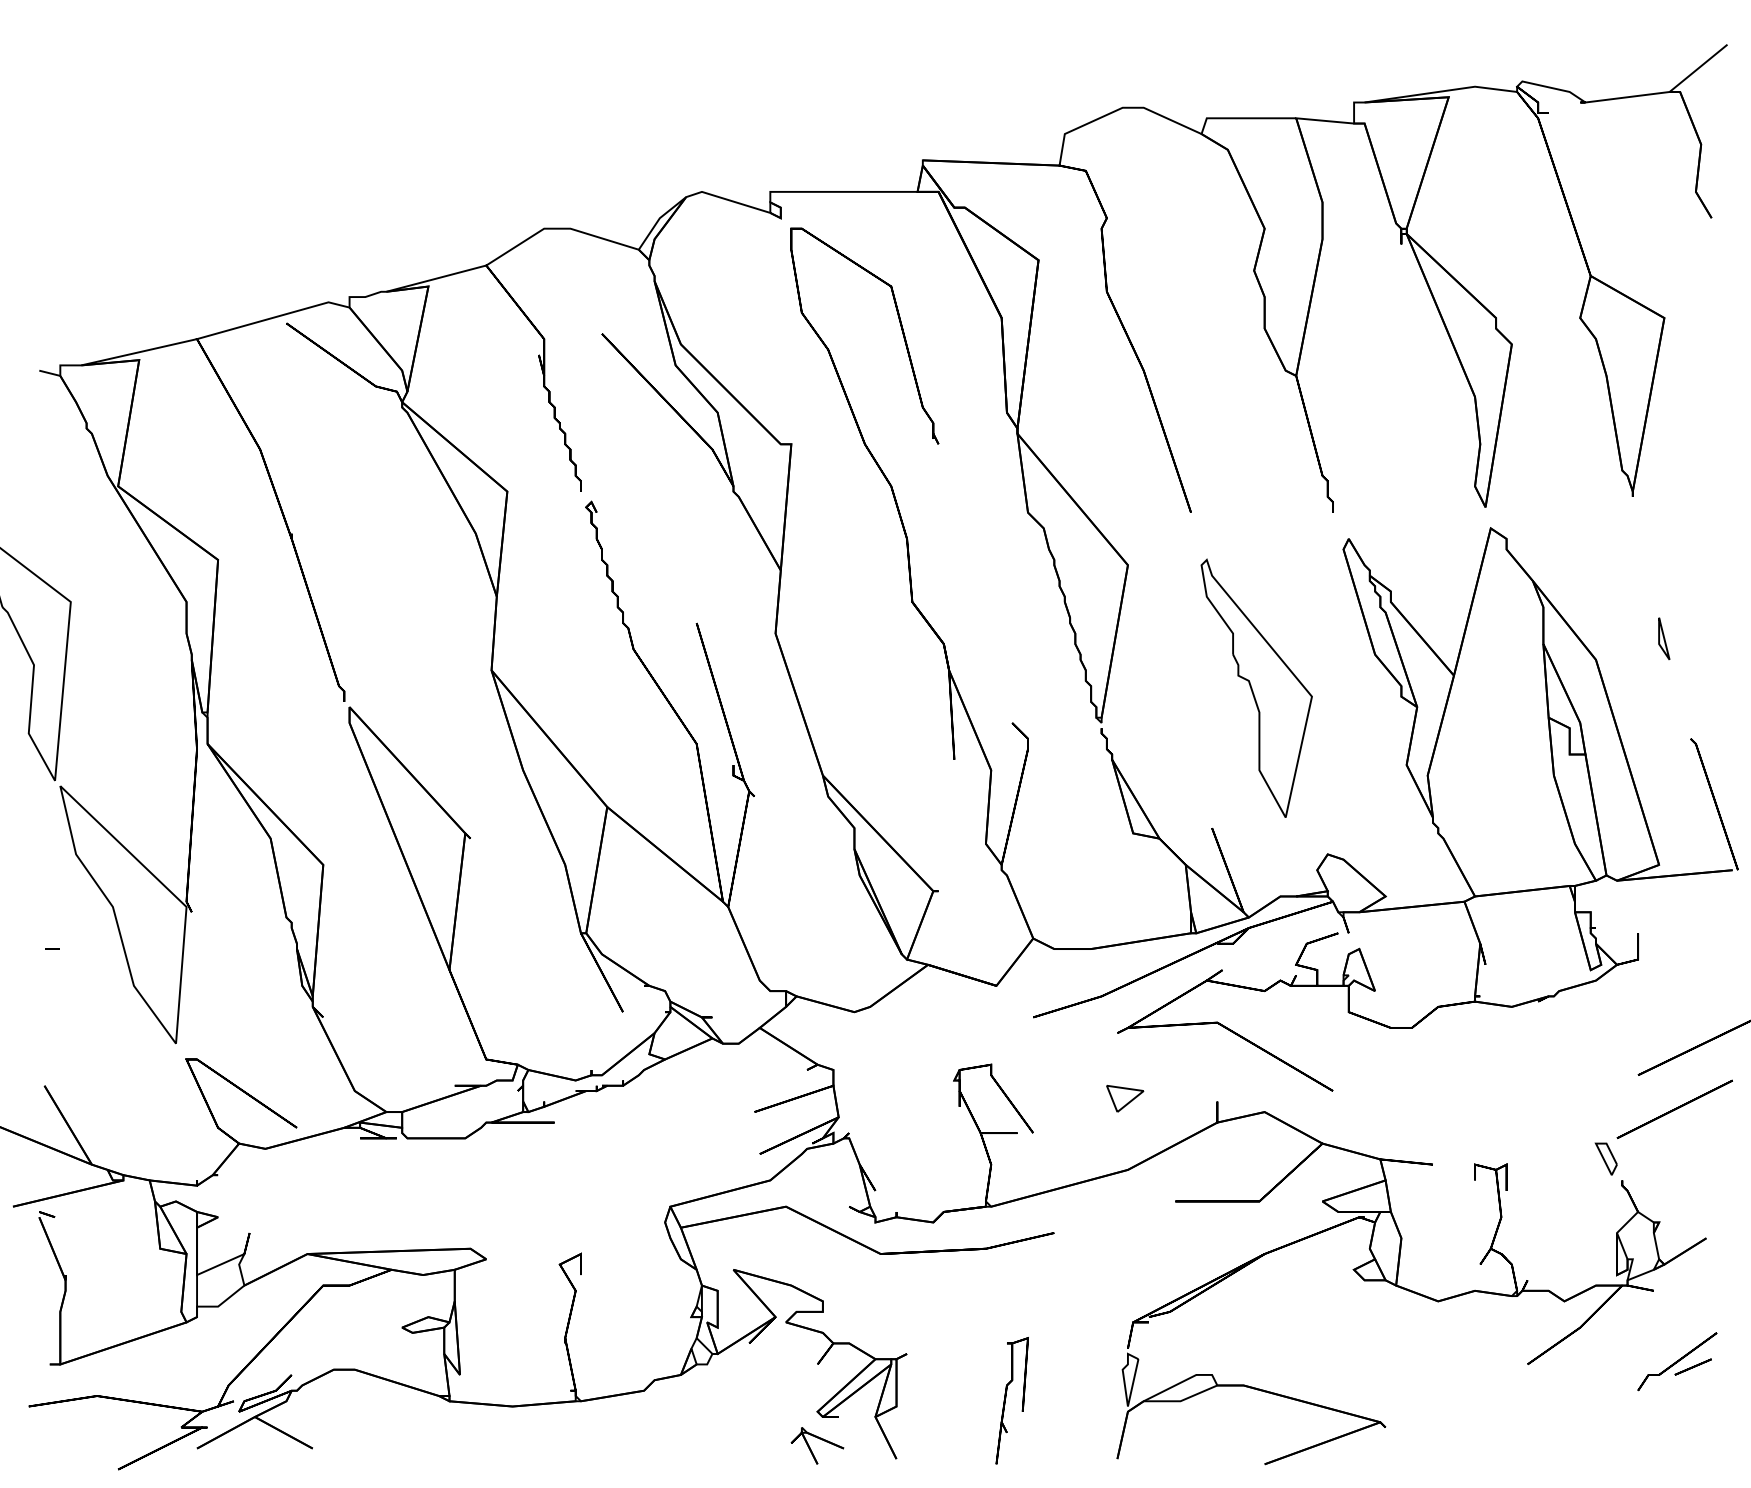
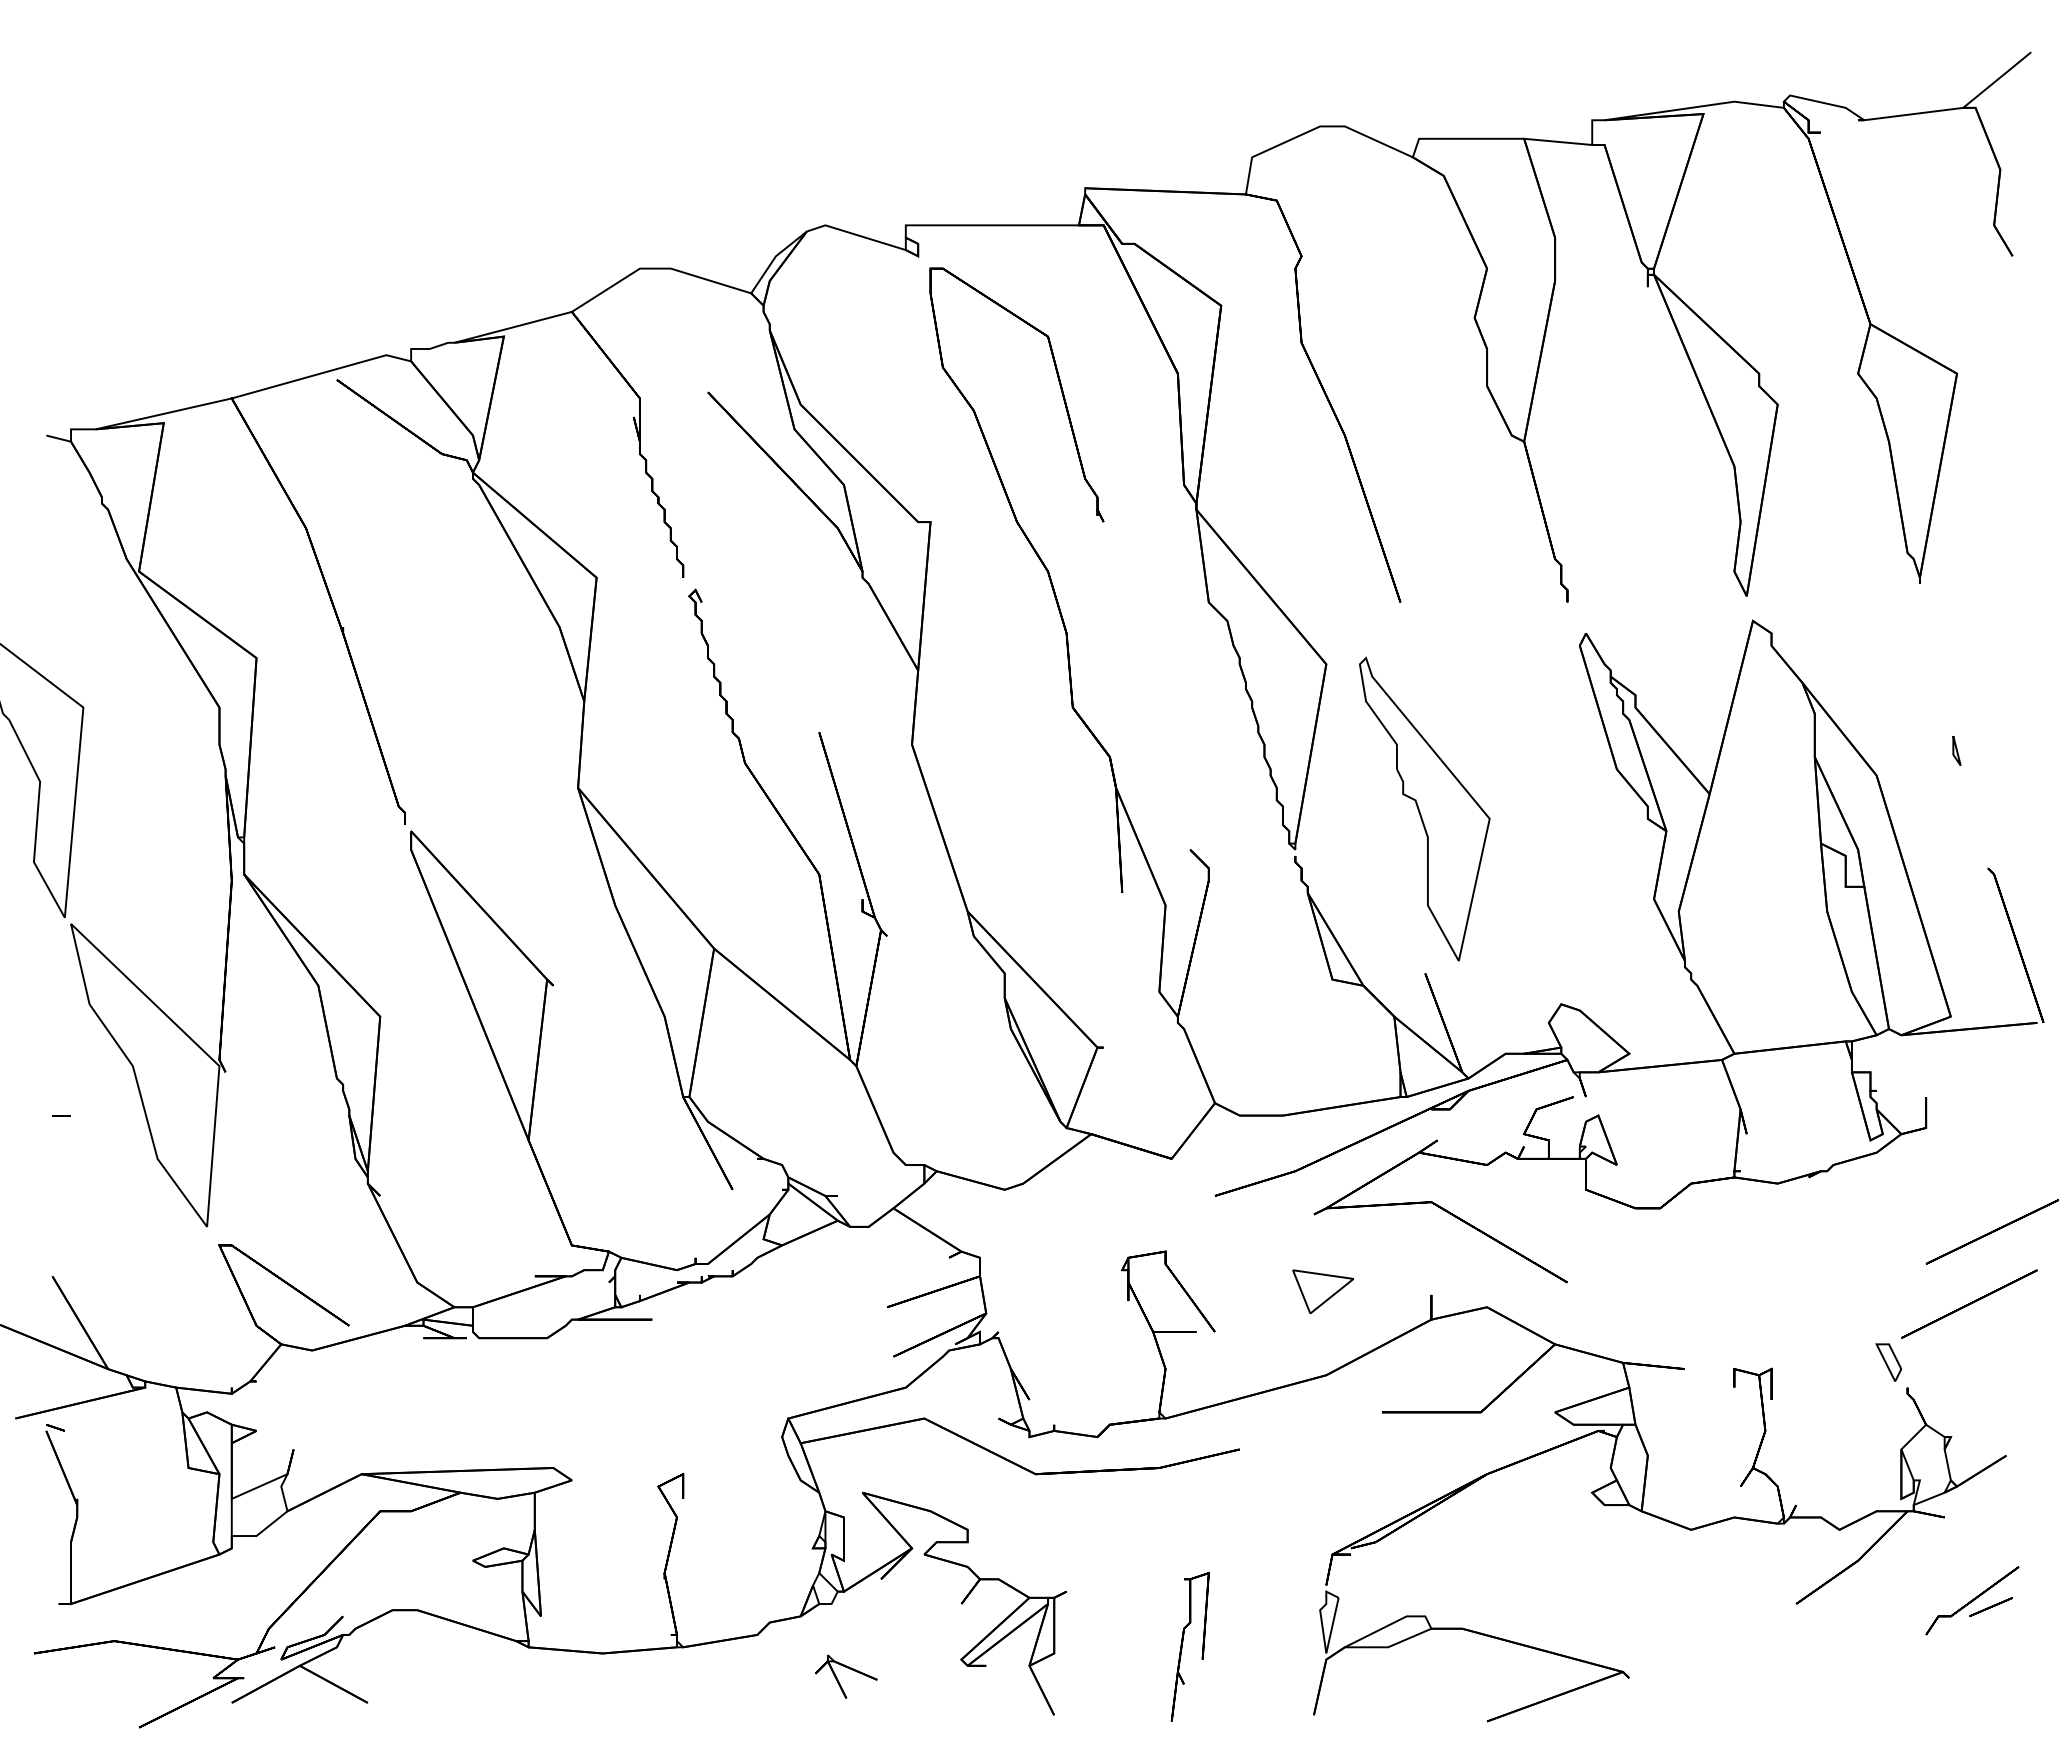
part: (1663, 638) -> (1956, 750), size x0.6
part: (1256, 687) -> (1424, 808), moved
part: (1124, 1098) -> (1322, 1291), size x1.4
part: (820, 1439) -> (849, 1669), moved

